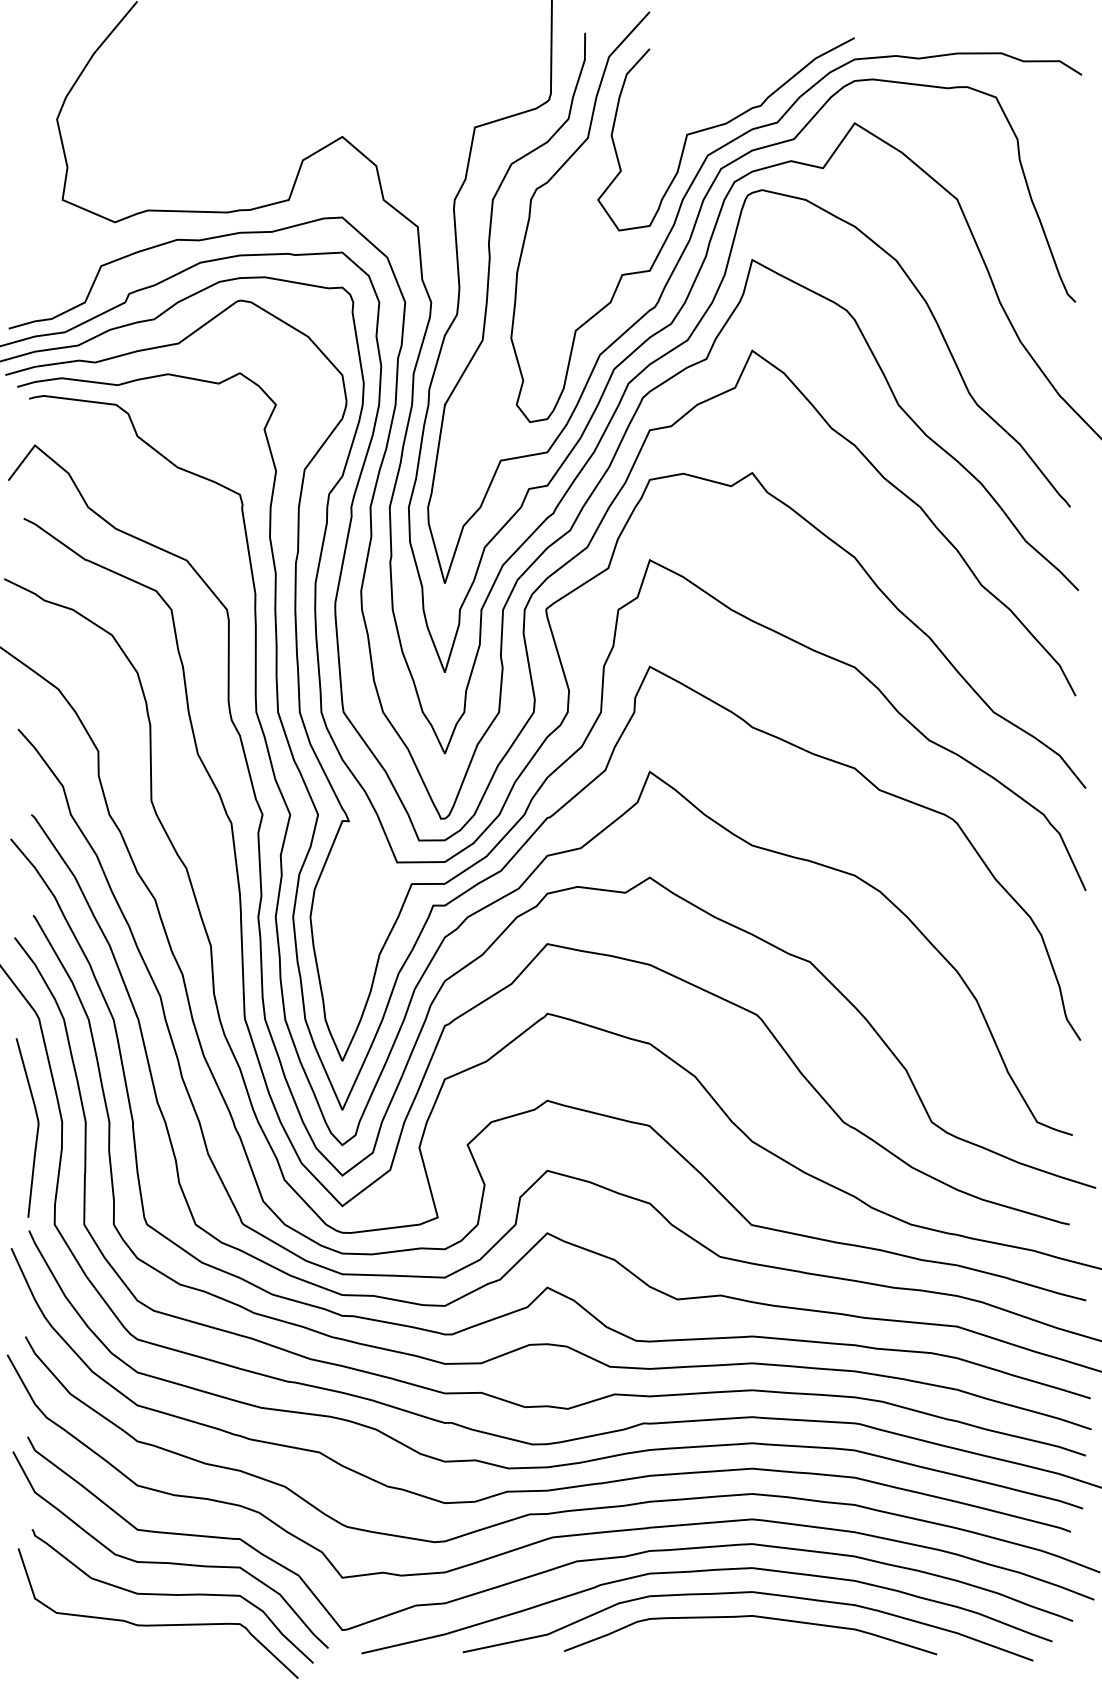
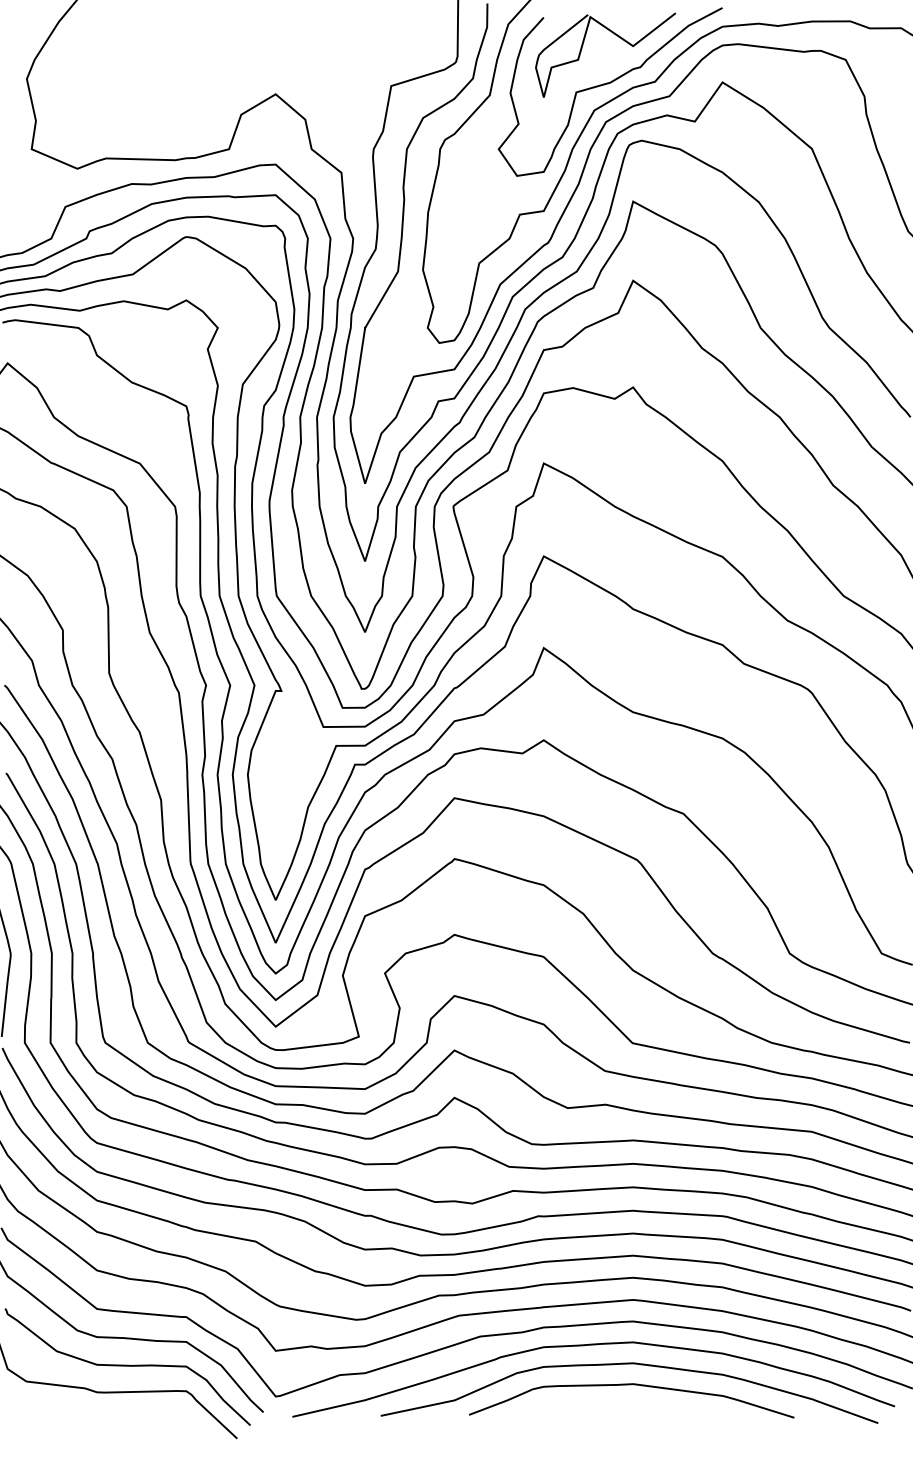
curve: (733, 70) -> (616, 36), added

